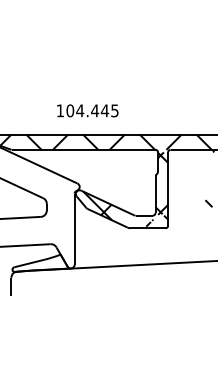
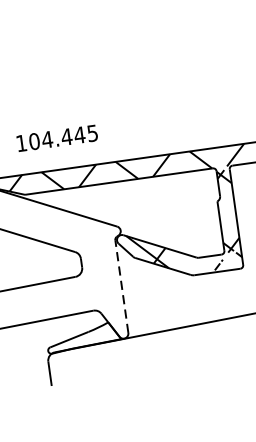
text: (87, 110) -> (56, 137), moved
line: (74, 229) -> (121, 287), solid -> dashed

